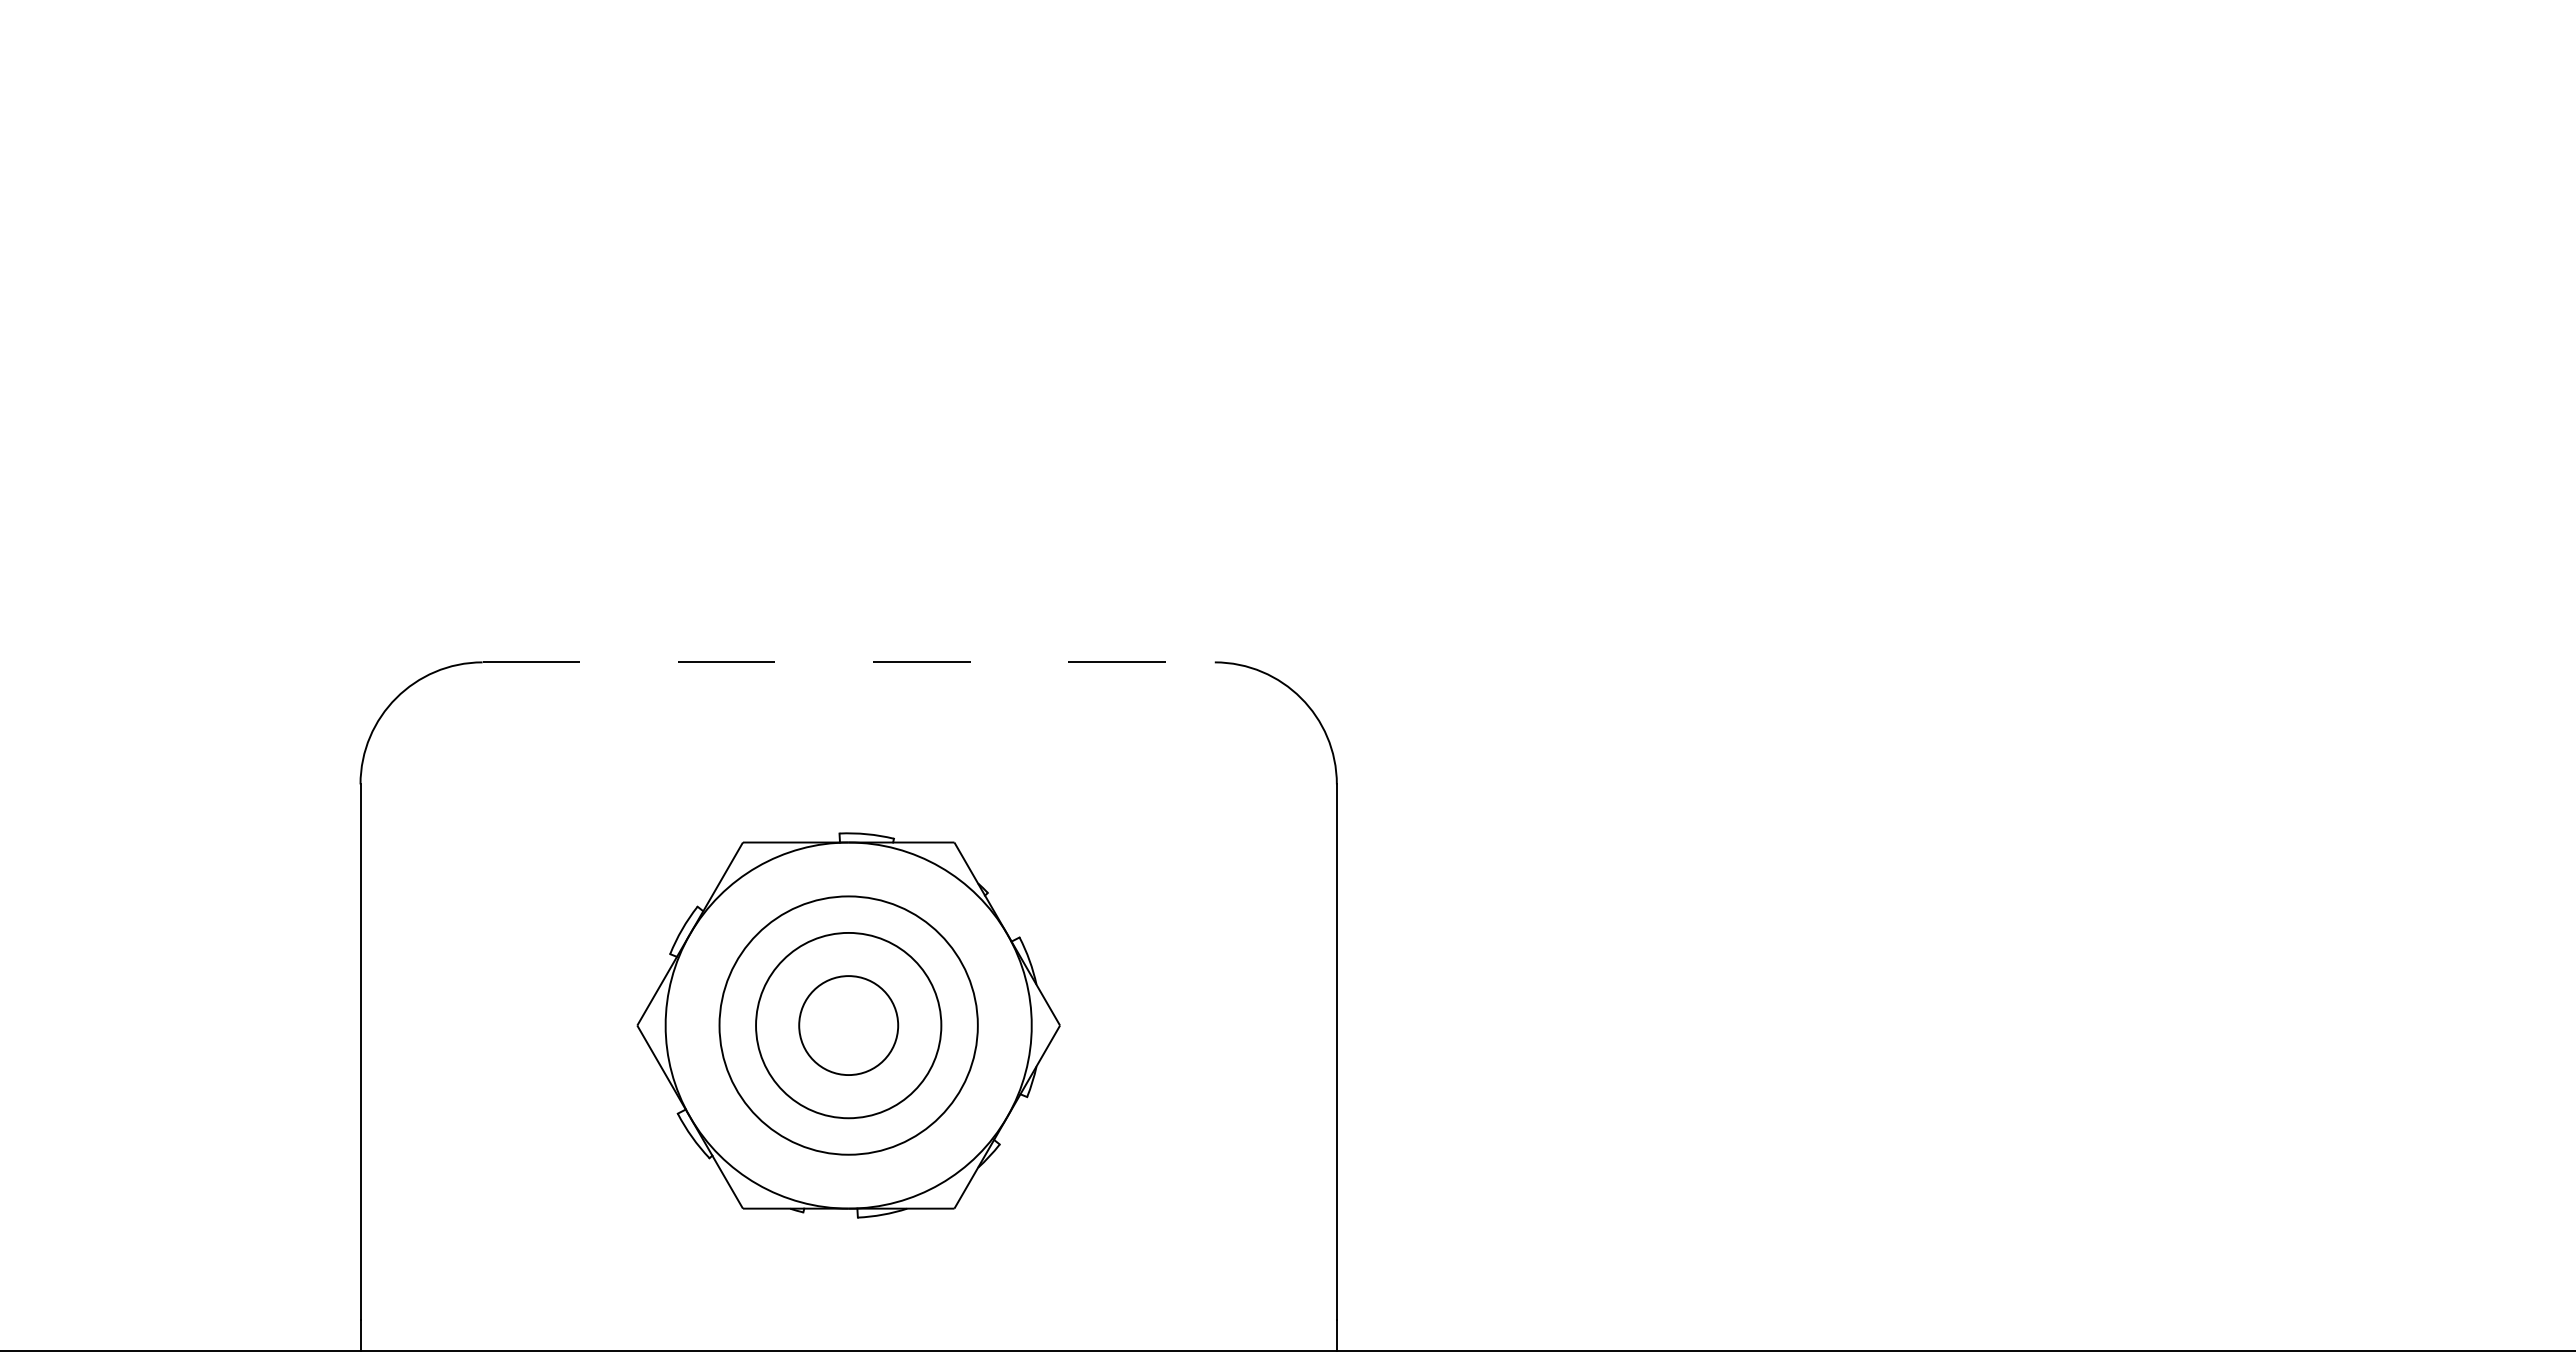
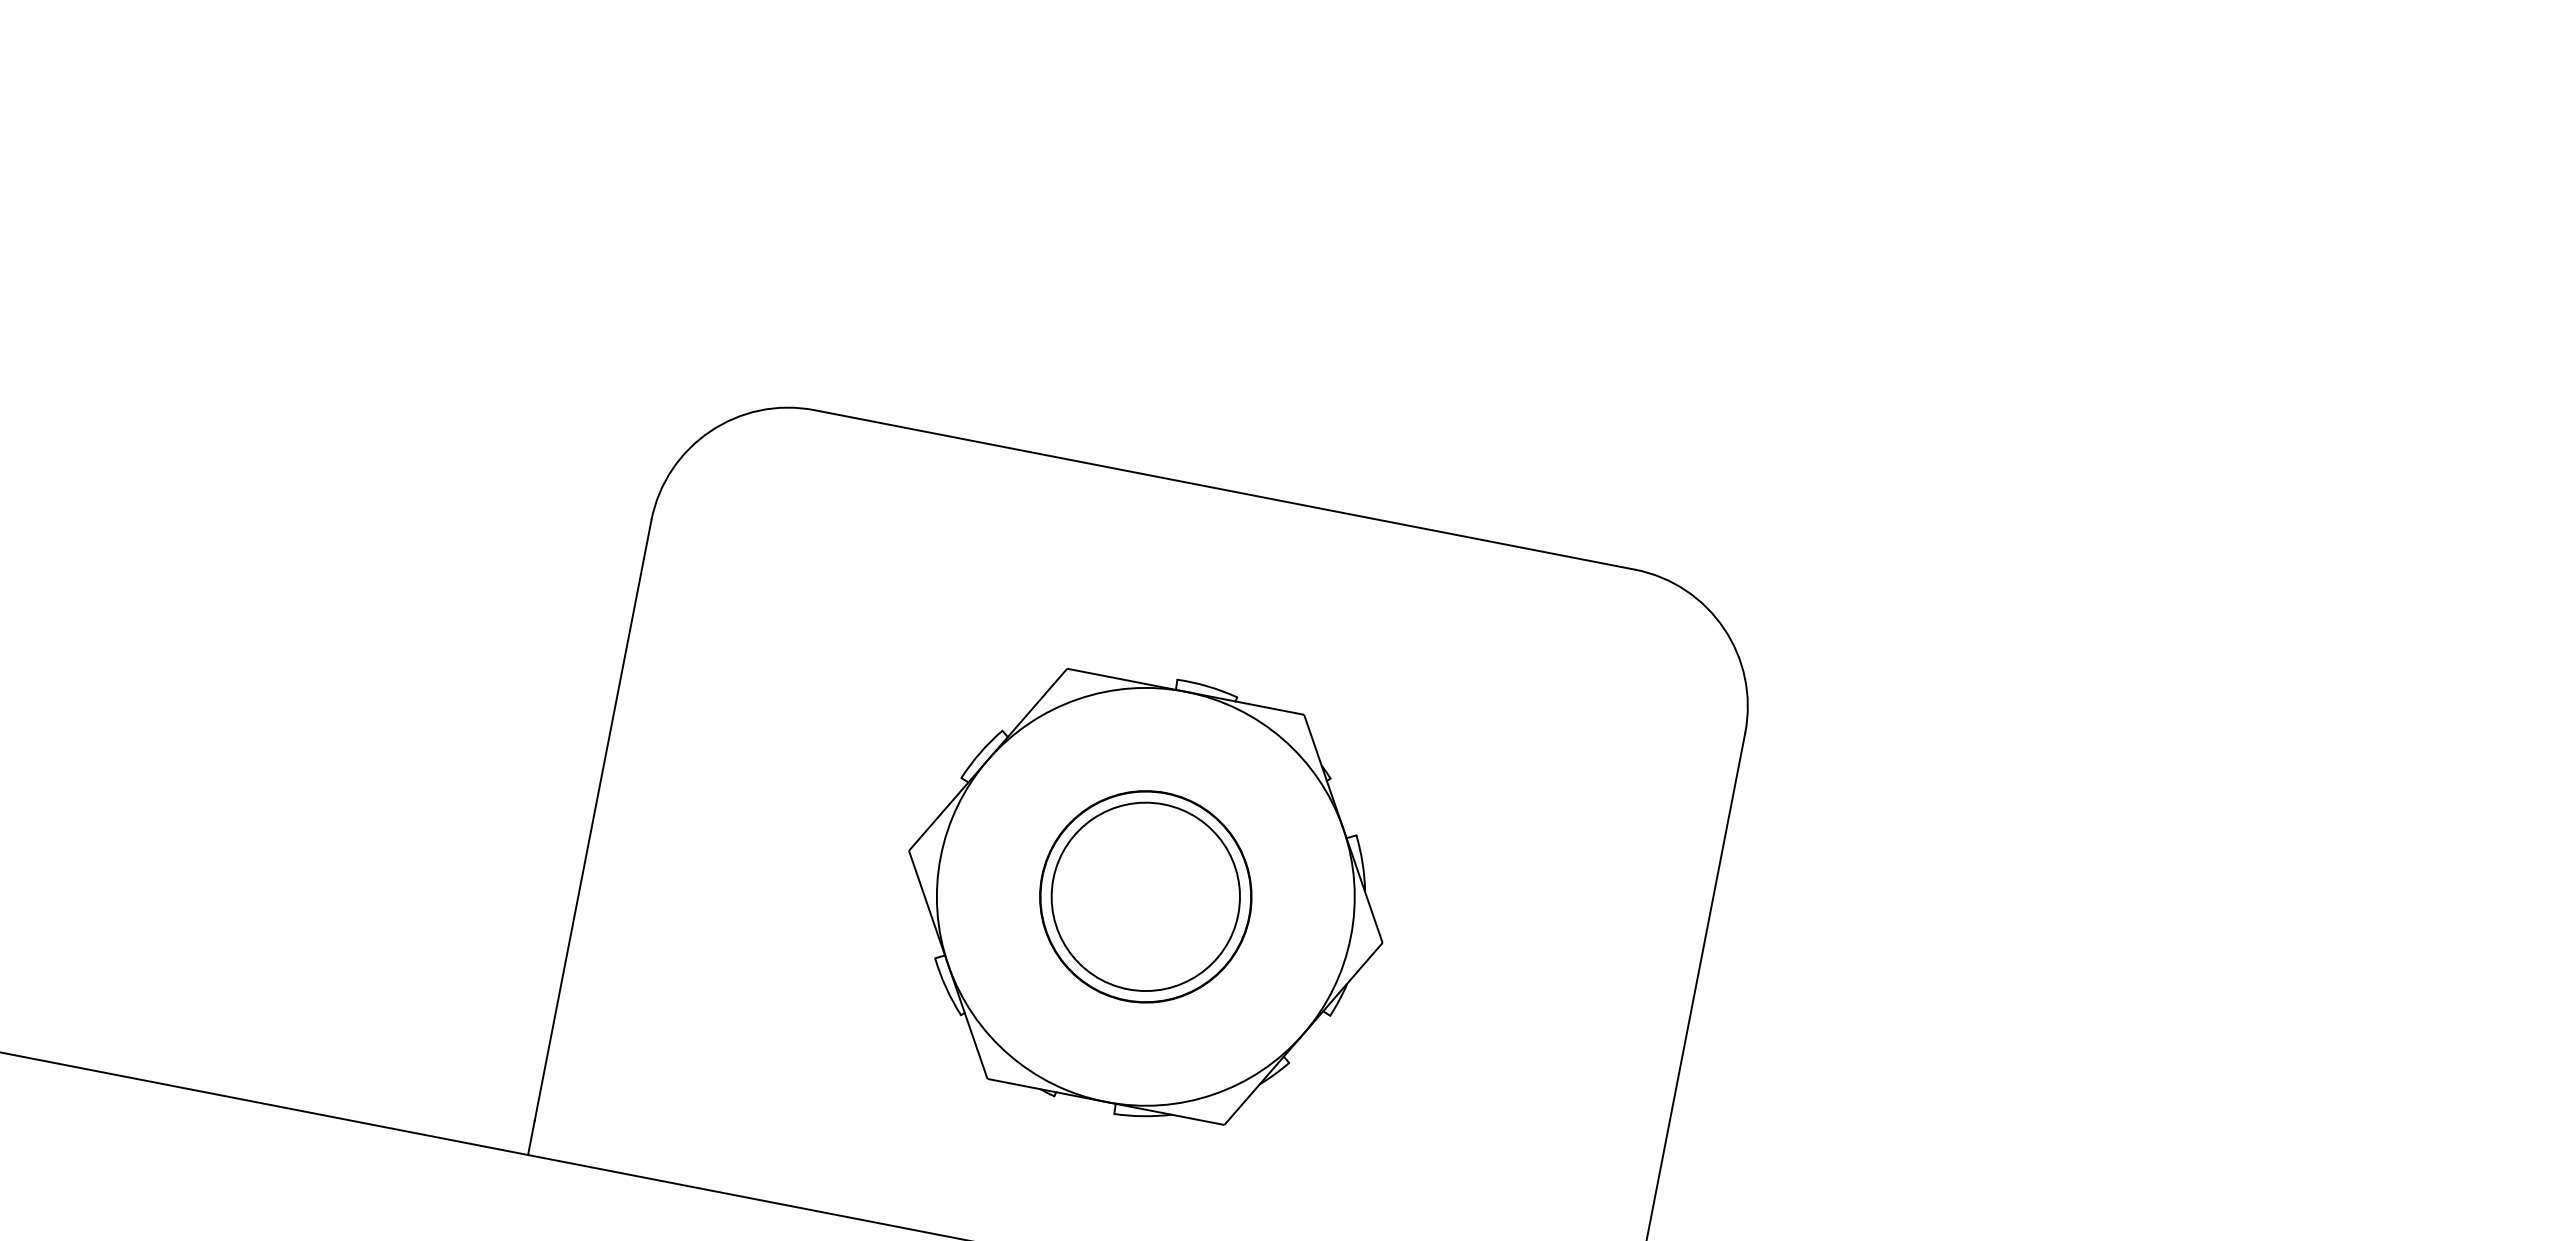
line: (849, 662) -> (1225, 490), dashed -> solid
circle: (848, 1025) -> (1145, 896), size x0.71
circle: (848, 1025) -> (1145, 896), size x1.67

